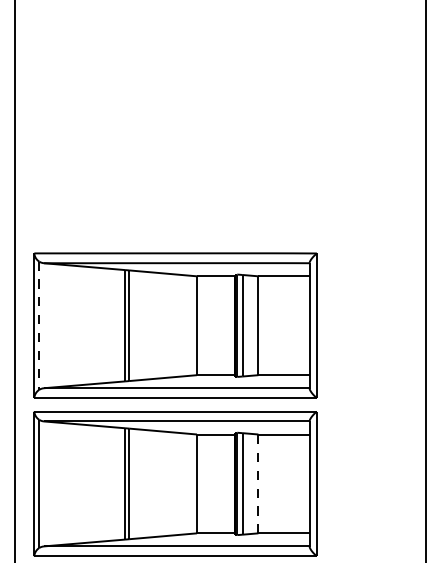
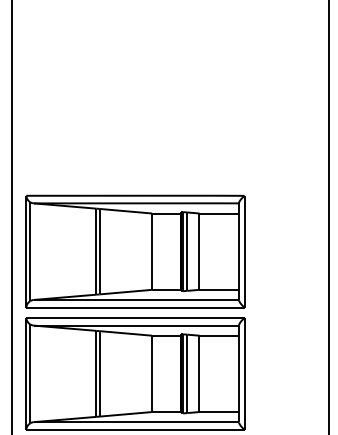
line: (39, 325) -> (30, 251), dashed -> solid
line: (258, 483) -> (199, 373), dashed -> solid

